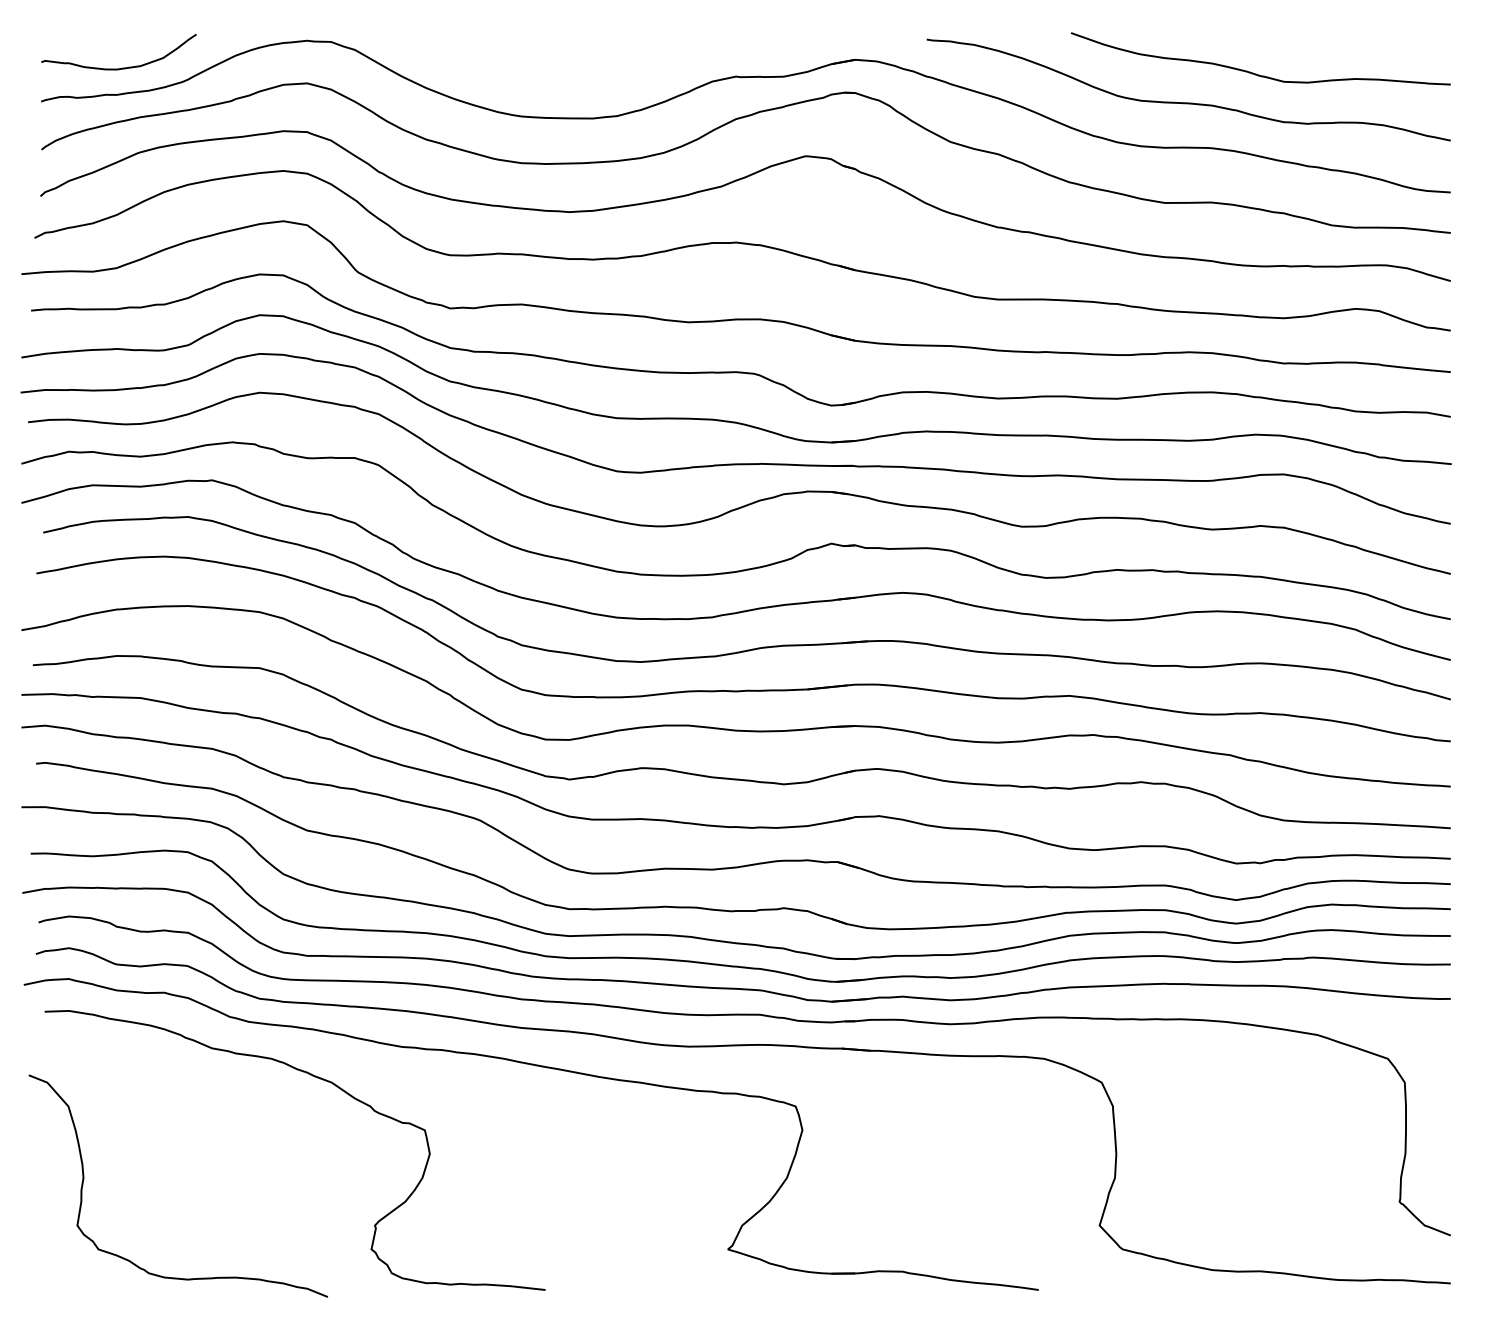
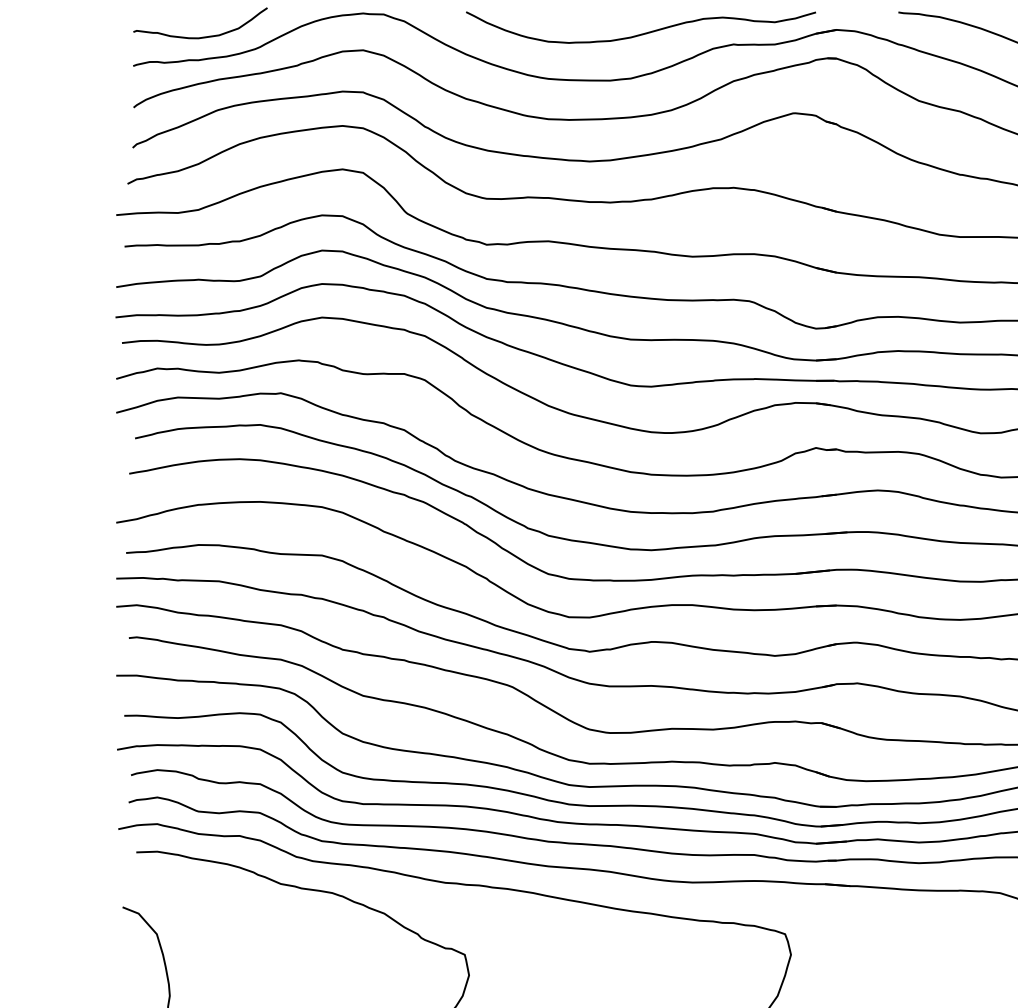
curve: (631, 63) -> (643, 33), added

